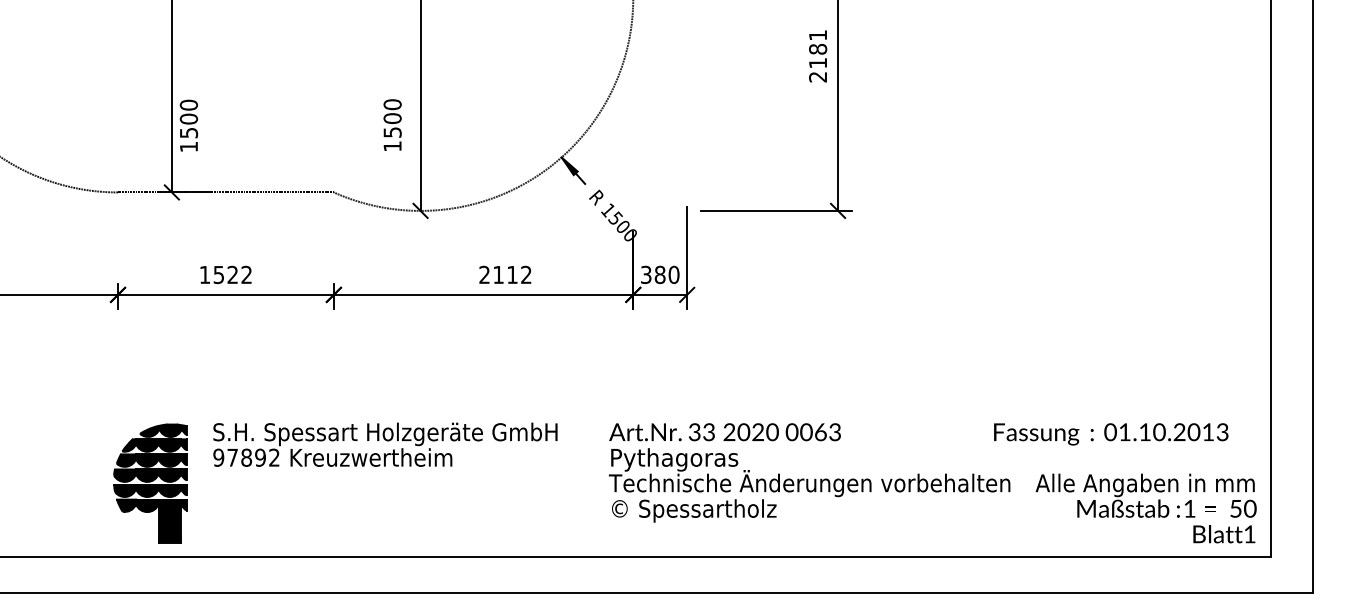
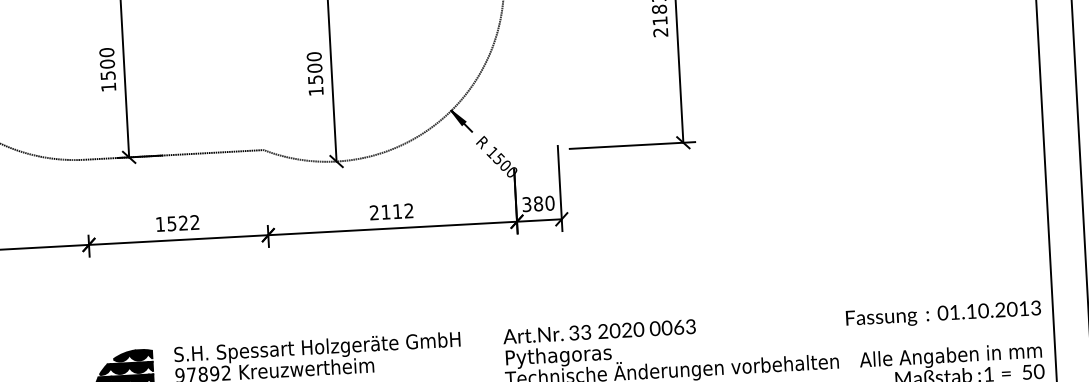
text: (392, 124) -> (315, 73), moved
text: (188, 125) -> (107, 69), moved
text: (505, 274) -> (391, 211), moved
text: (1111, 434) -> (943, 314), moved

